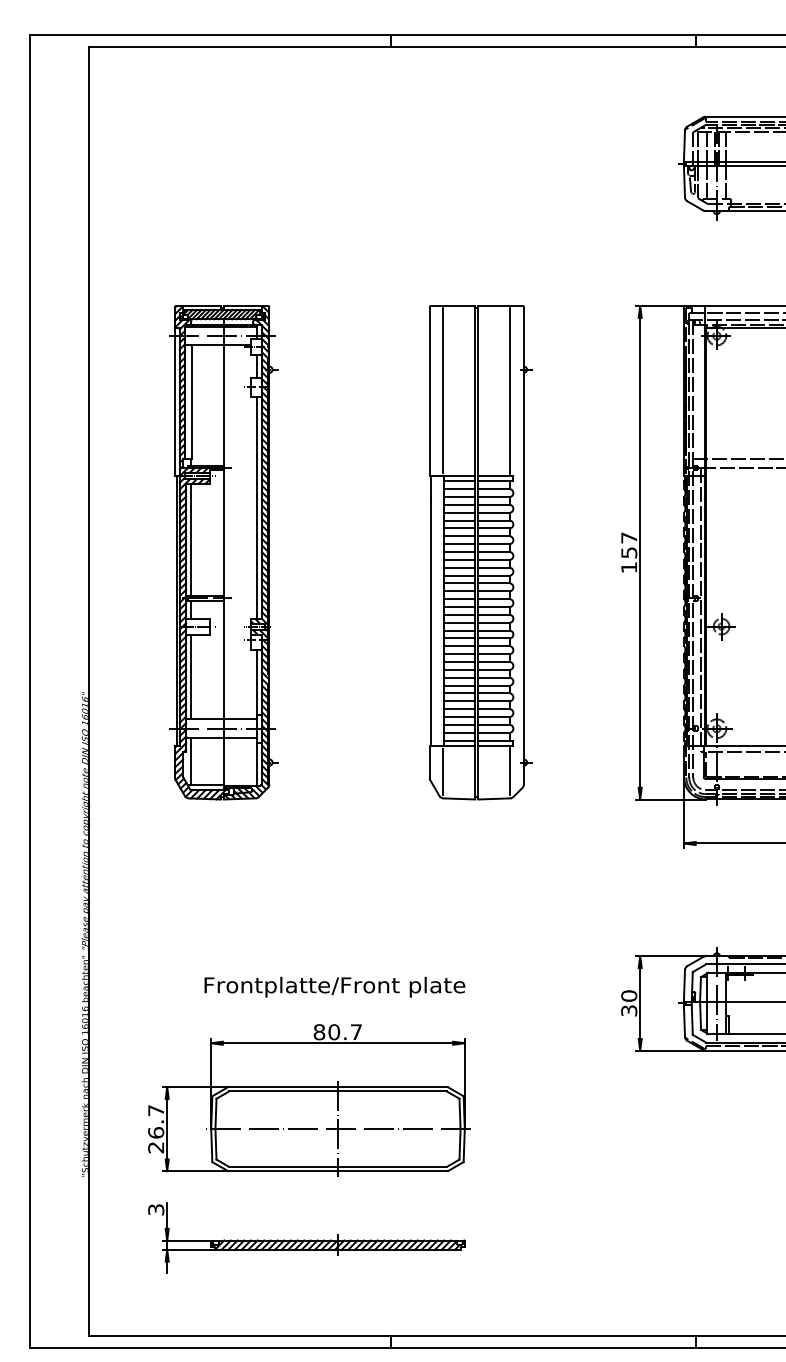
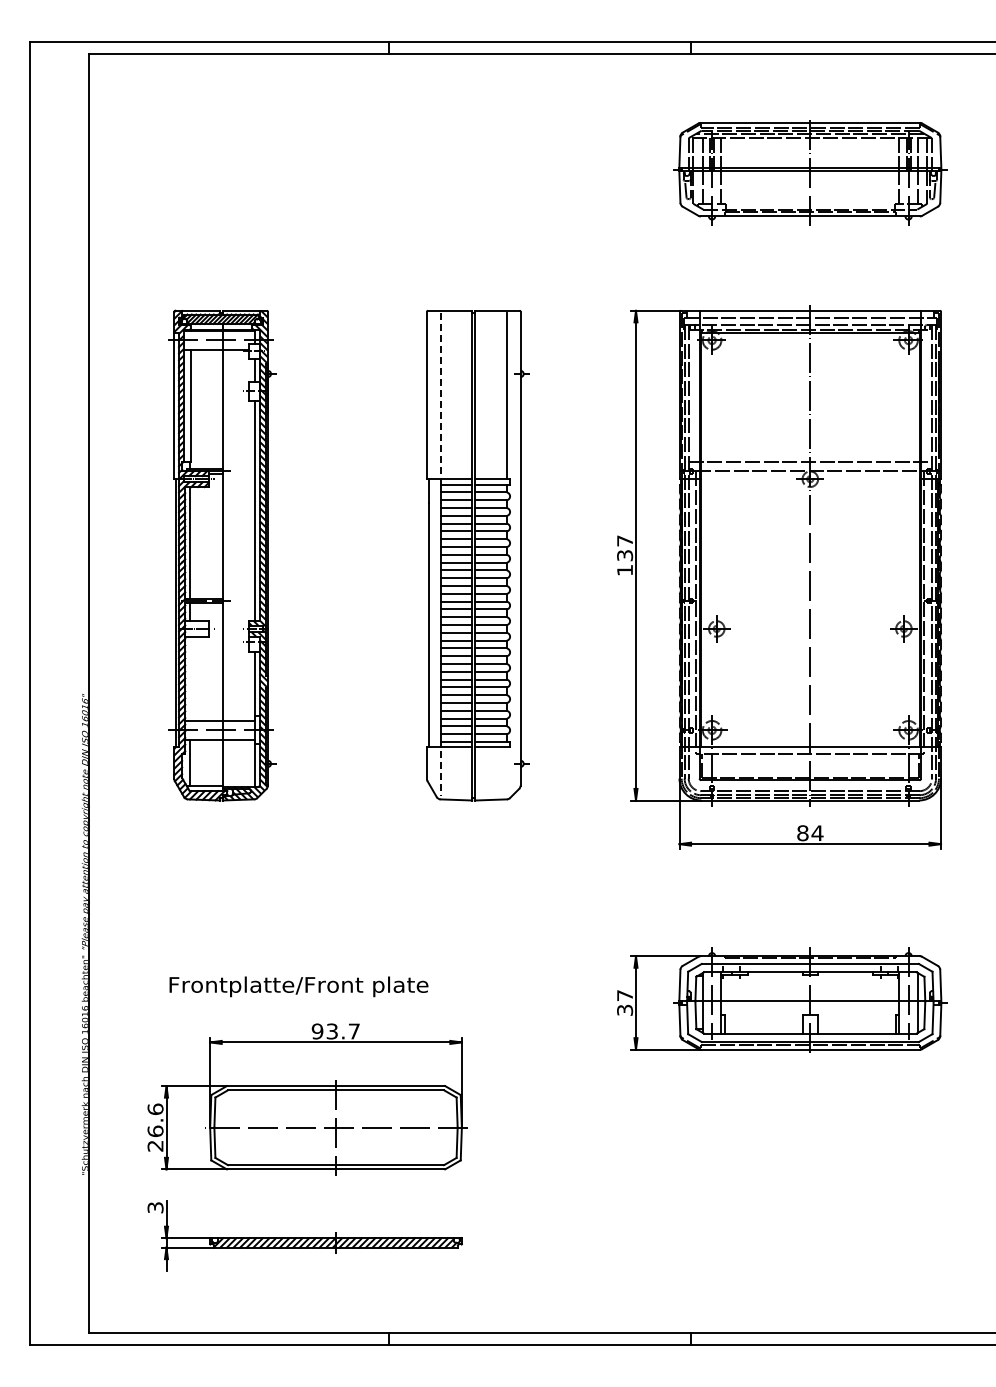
line: (443, 390) -> (440, 394), solid -> dashed
text: (628, 552) -> (624, 555), 157 -> 137
line: (190, 676) -> (189, 678), removed
line: (509, 770) -> (506, 771), removed
line: (443, 772) -> (440, 773), solid -> dashed
text: (334, 986) -> (298, 986), moved
text: (629, 995) -> (625, 995), 30 -> 37
text: (326, 1032) -> (324, 1031), 80.7 -> 93.7
text: (156, 1109) -> (155, 1108), 26.7 -> 26.6

